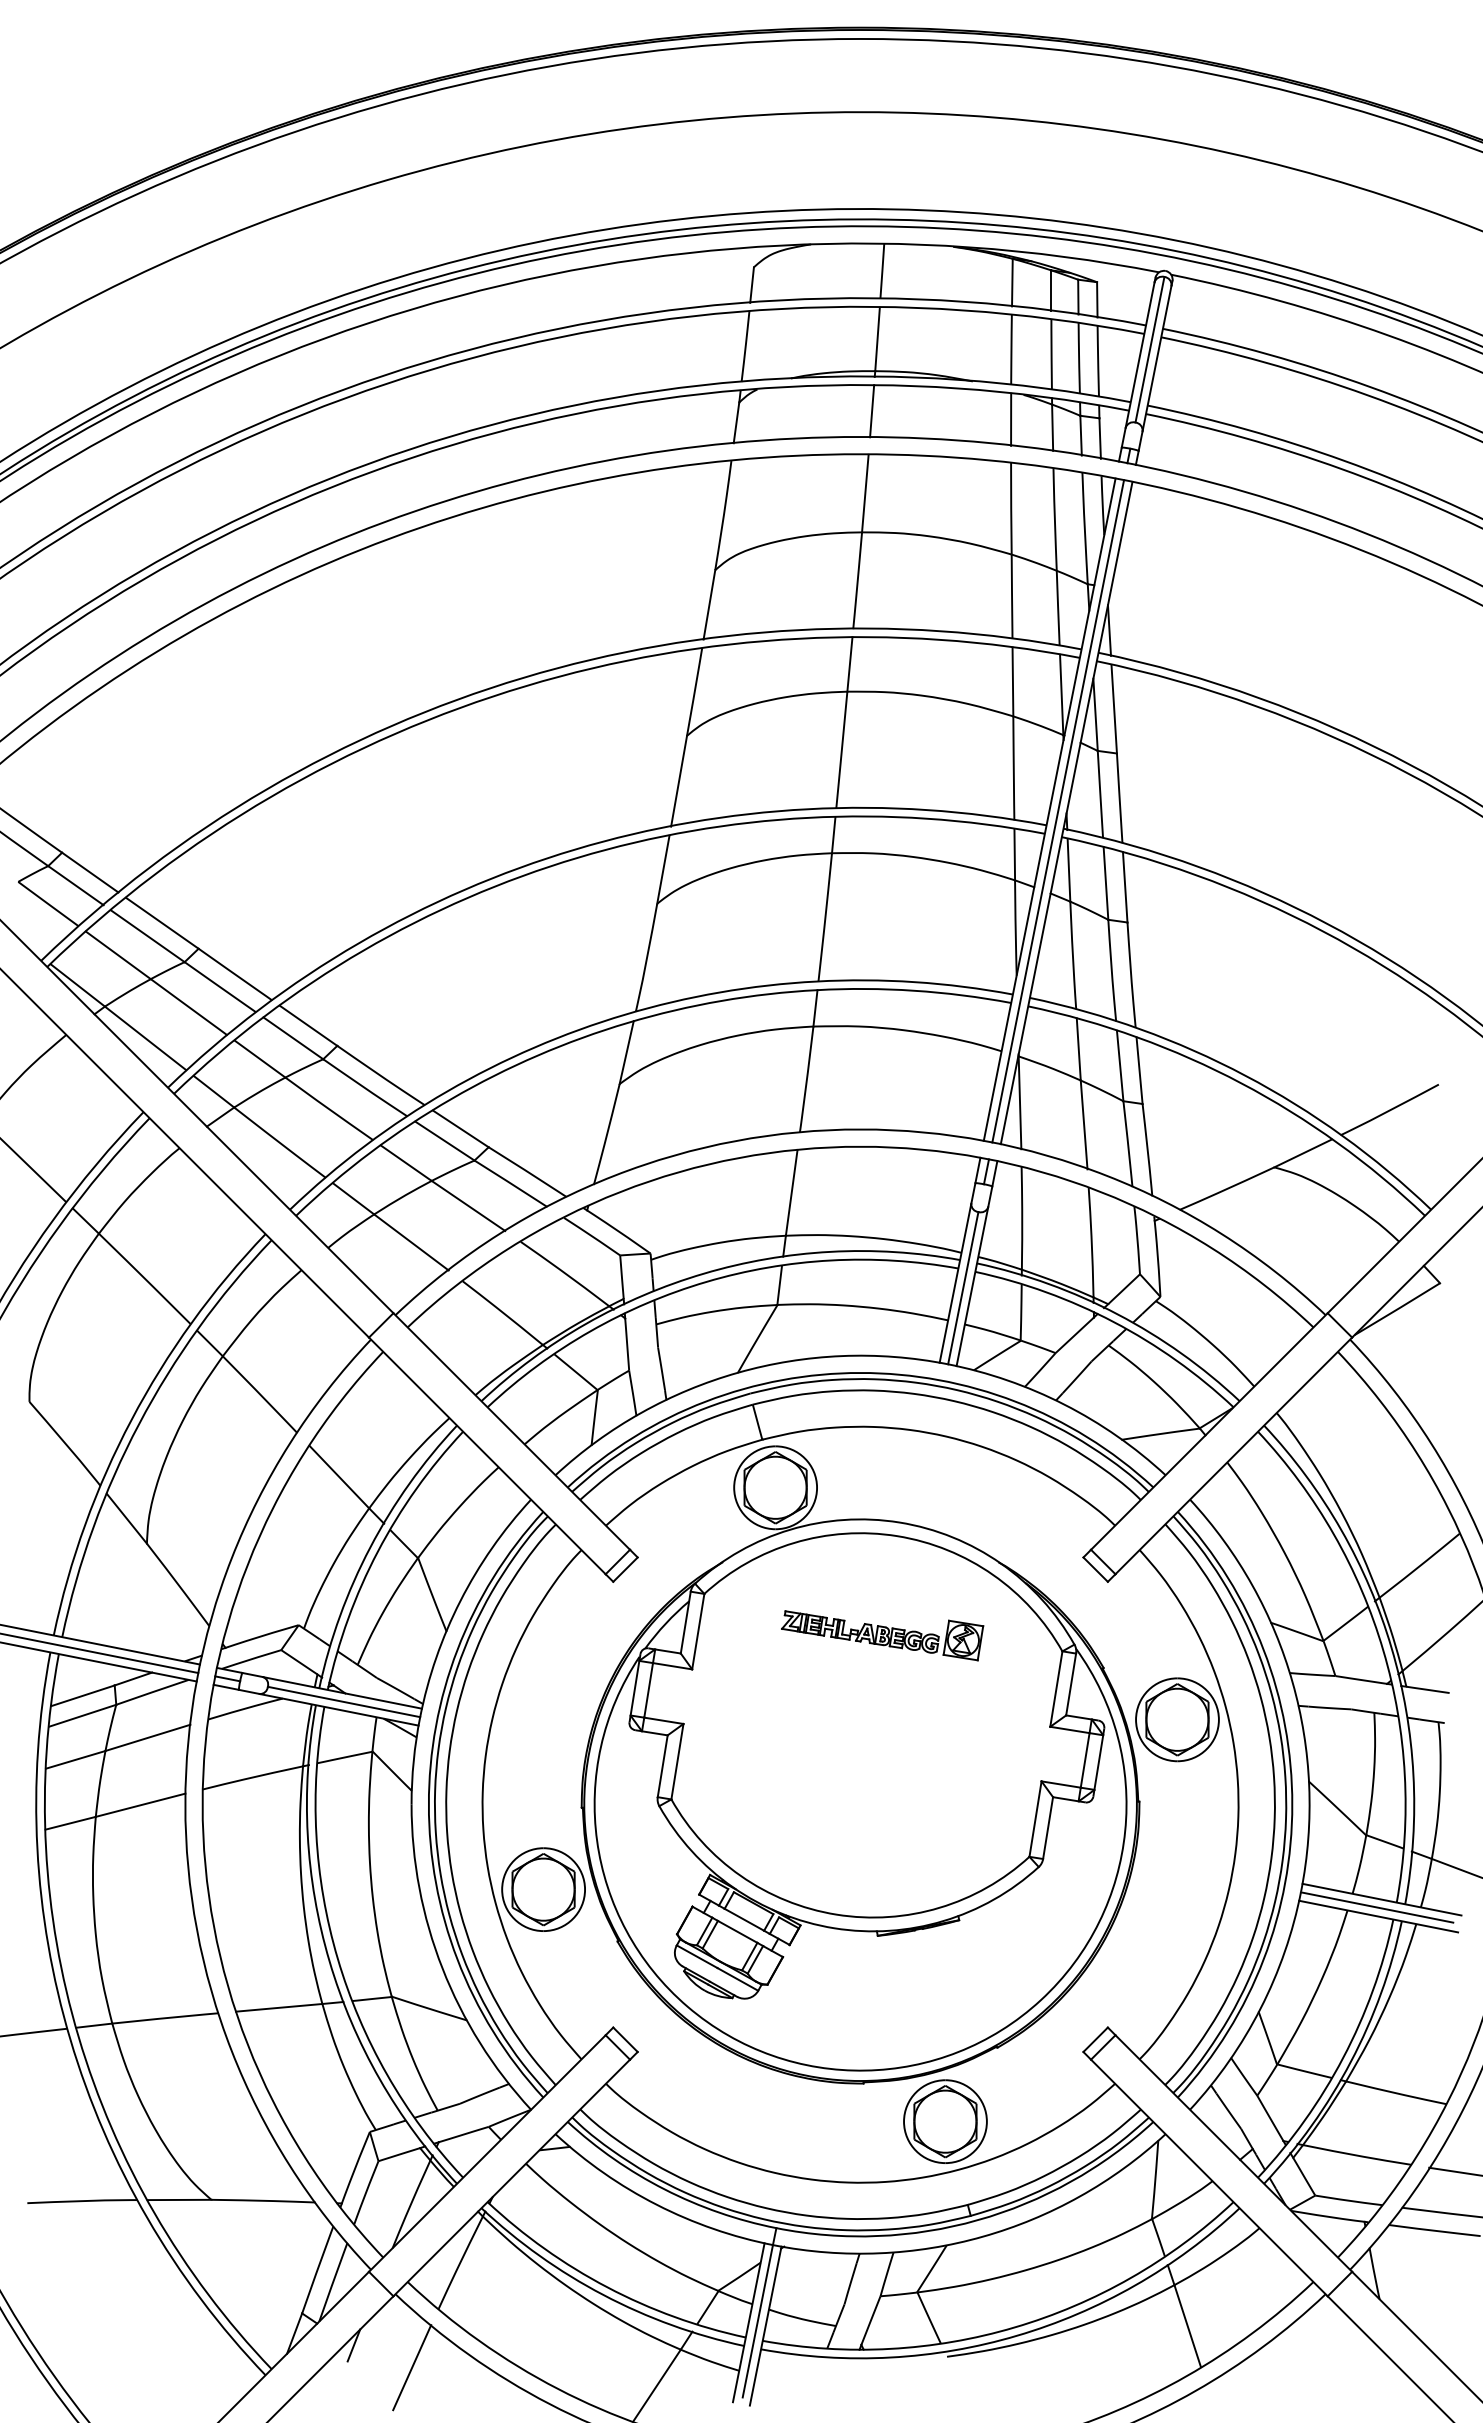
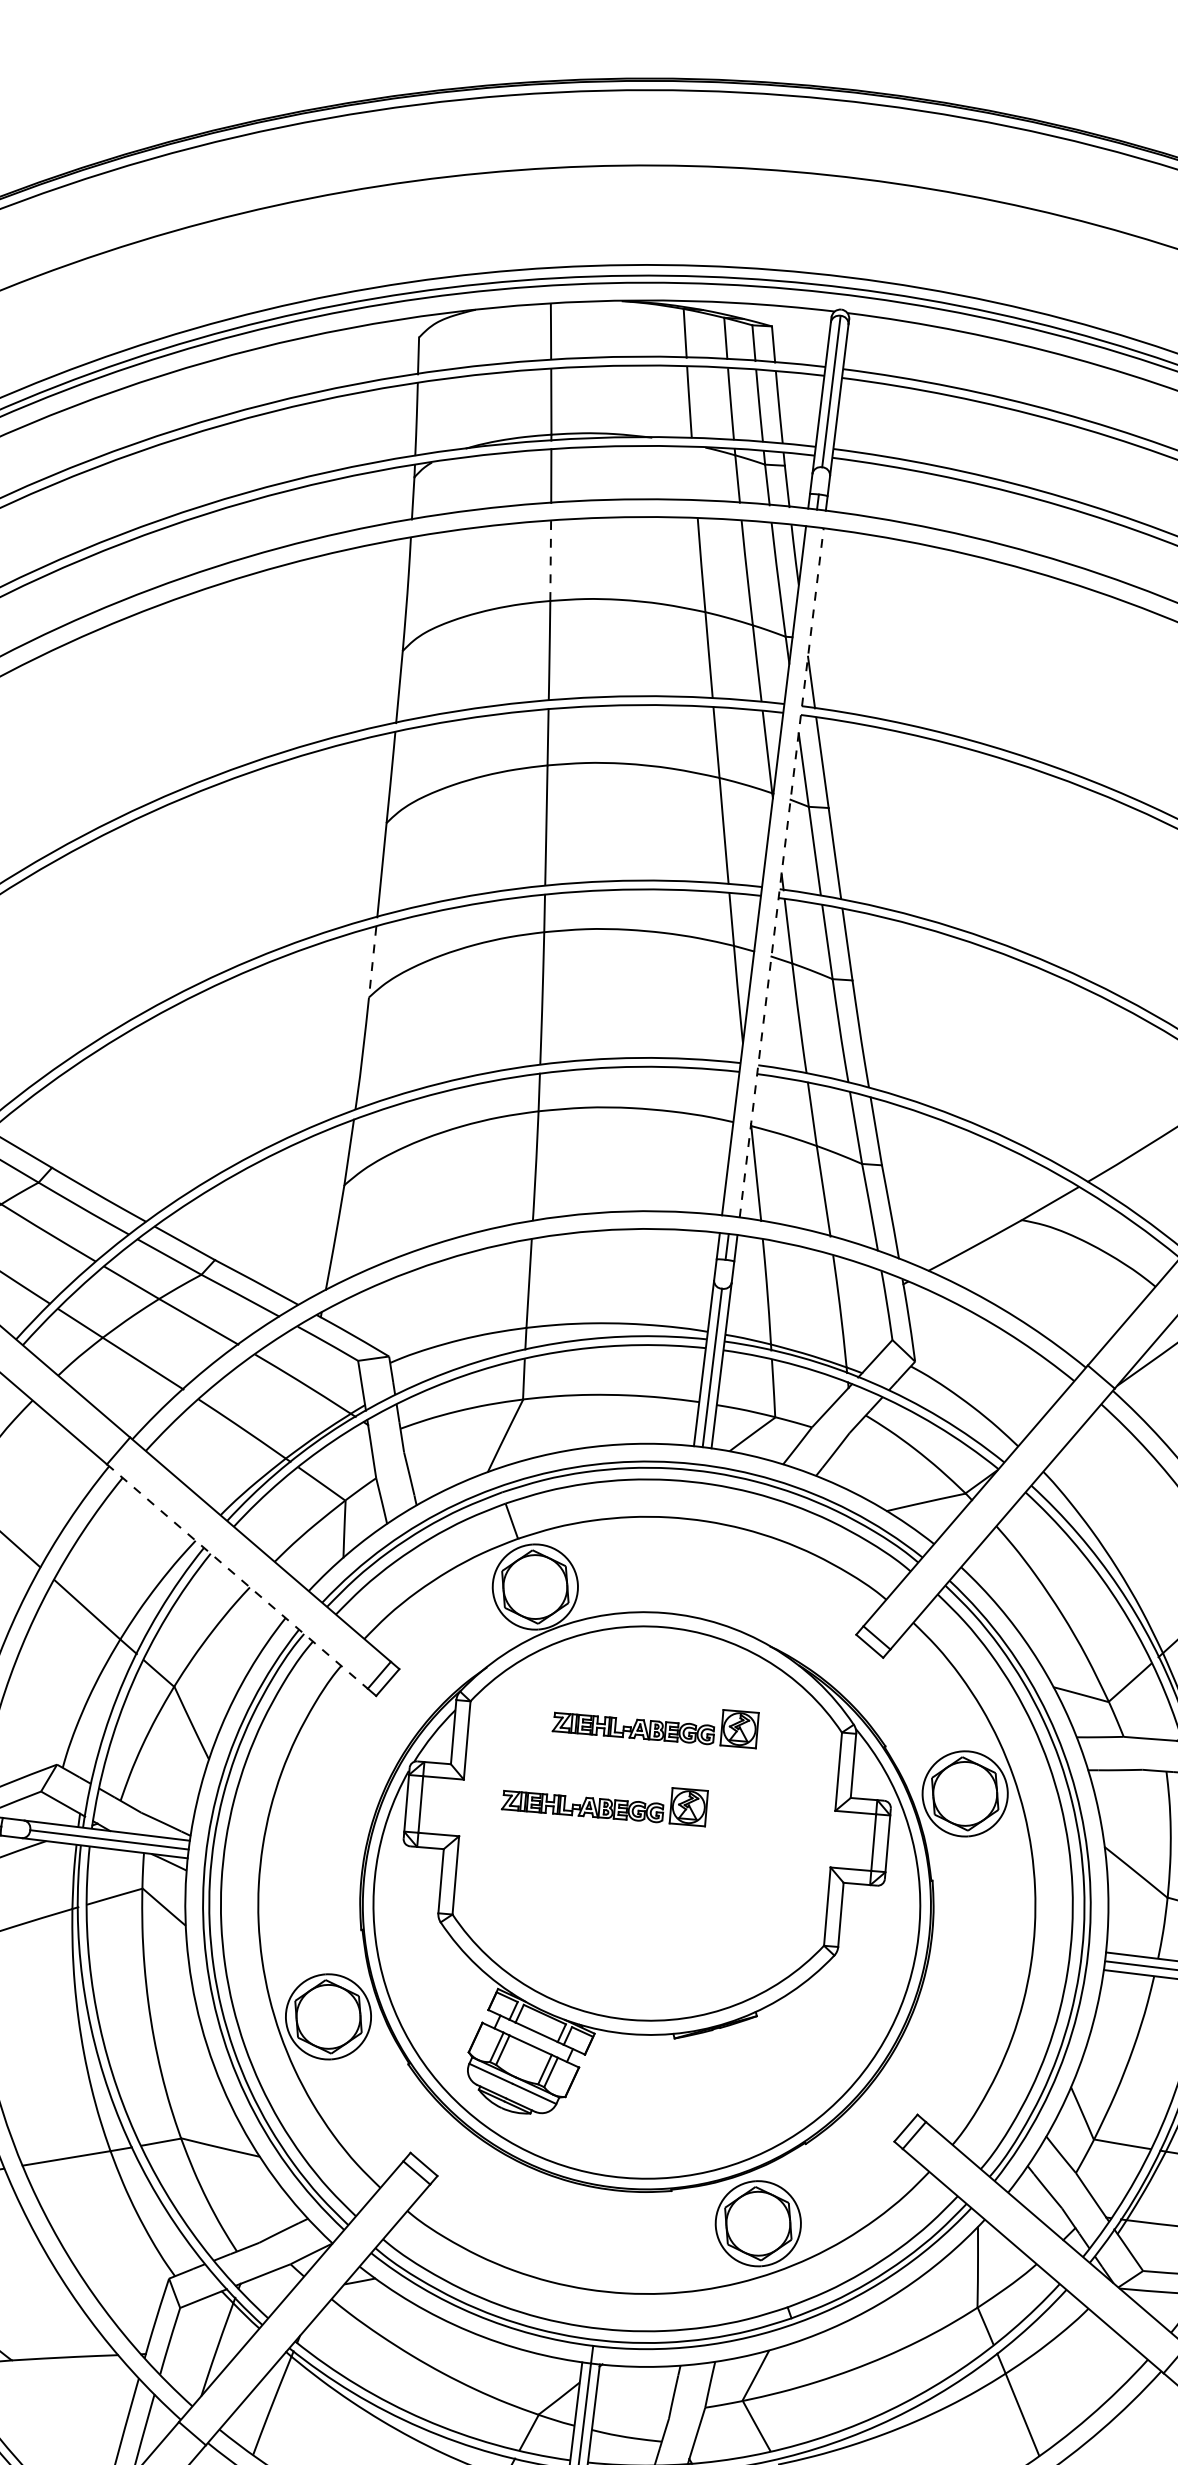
line: (1011, 419) -> (694, 473), removed
line: (865, 493) -> (550, 560), solid -> dashed
line: (1058, 811) -> (773, 871), removed
line: (1066, 813) -> (781, 873), solid -> dashed
line: (663, 869) -> (372, 961), solid -> dashed
line: (487, 1456) -> (237, 1577), solid -> dashed
part: (827, 1707) -> (605, 1808), added

